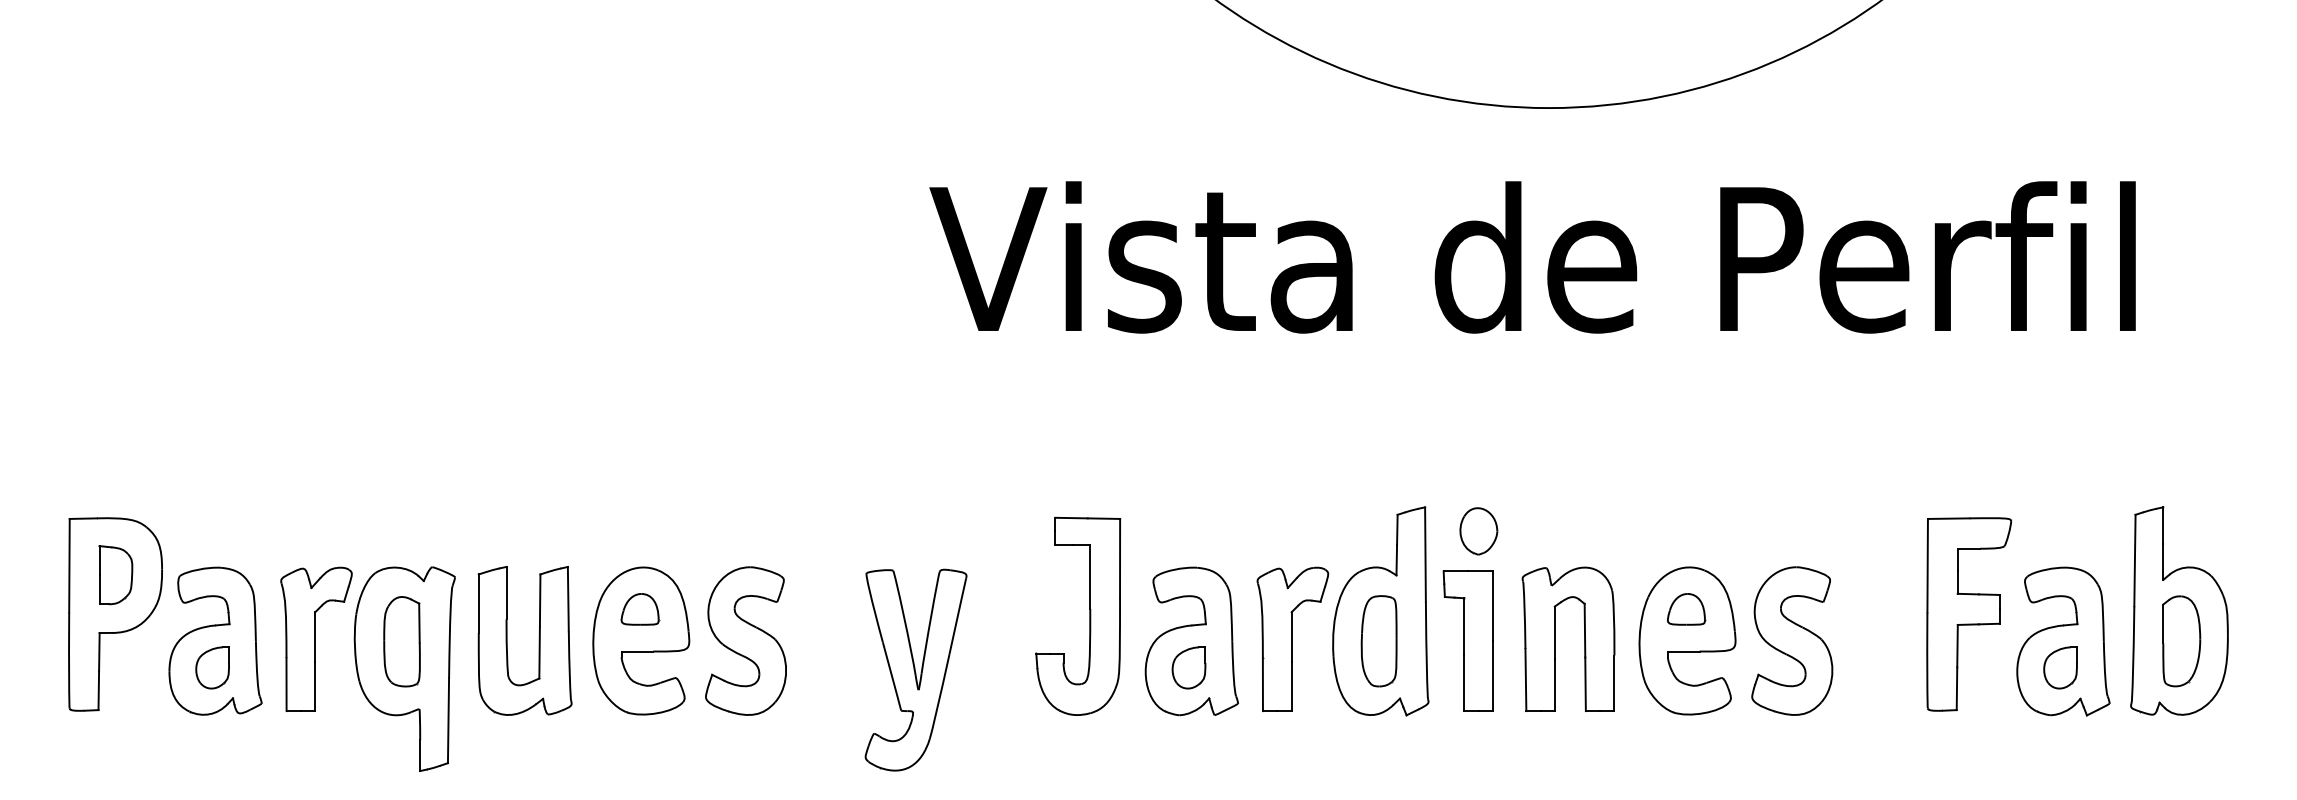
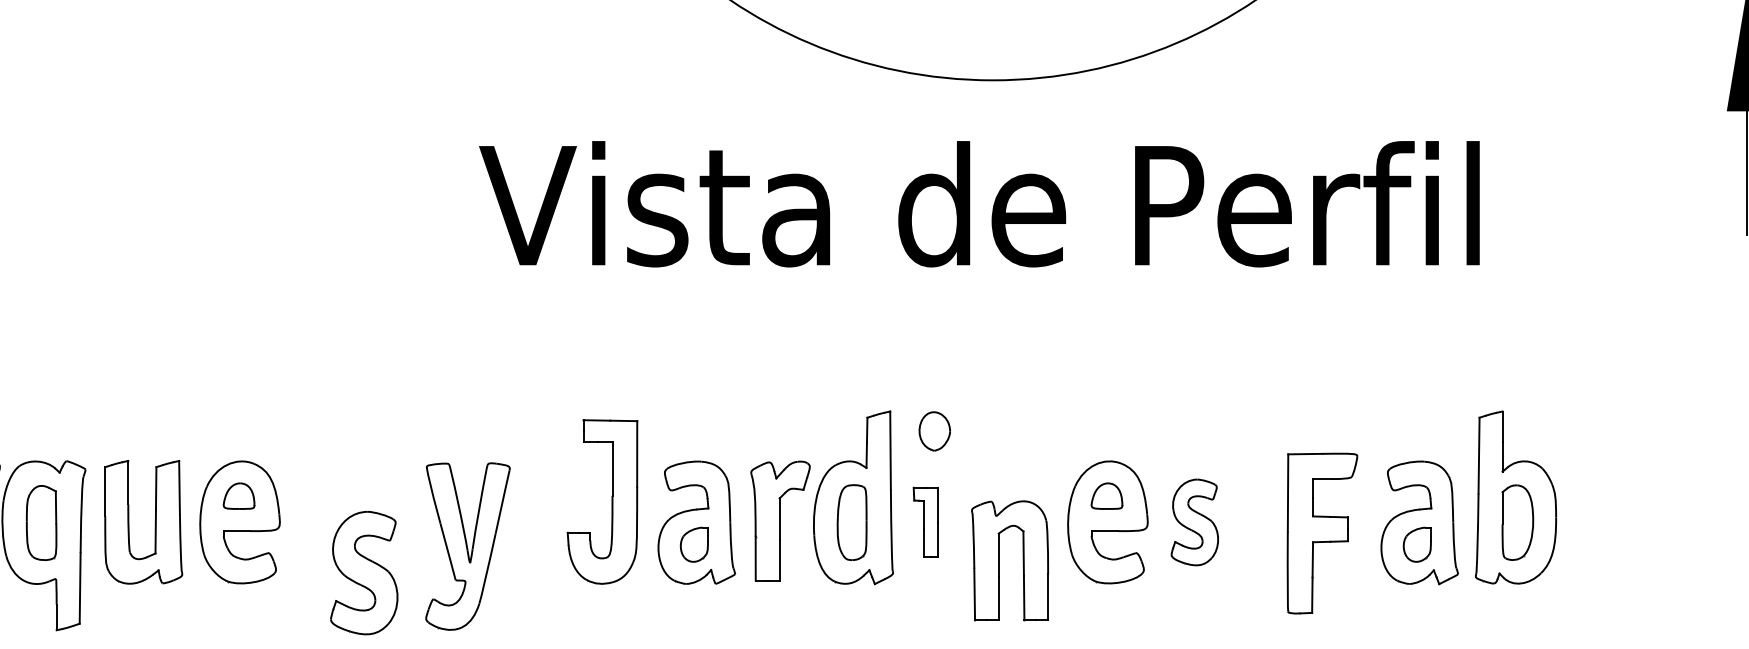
part: (1968, 614) -> (1321, 533), moved
part: (1555, 638) -> (999, 560), moved
part: (745, 640) -> (363, 572), moved
part: (1467, 640) -> (925, 521), size x0.6
part: (1792, 640) -> (1194, 521), size x0.7

